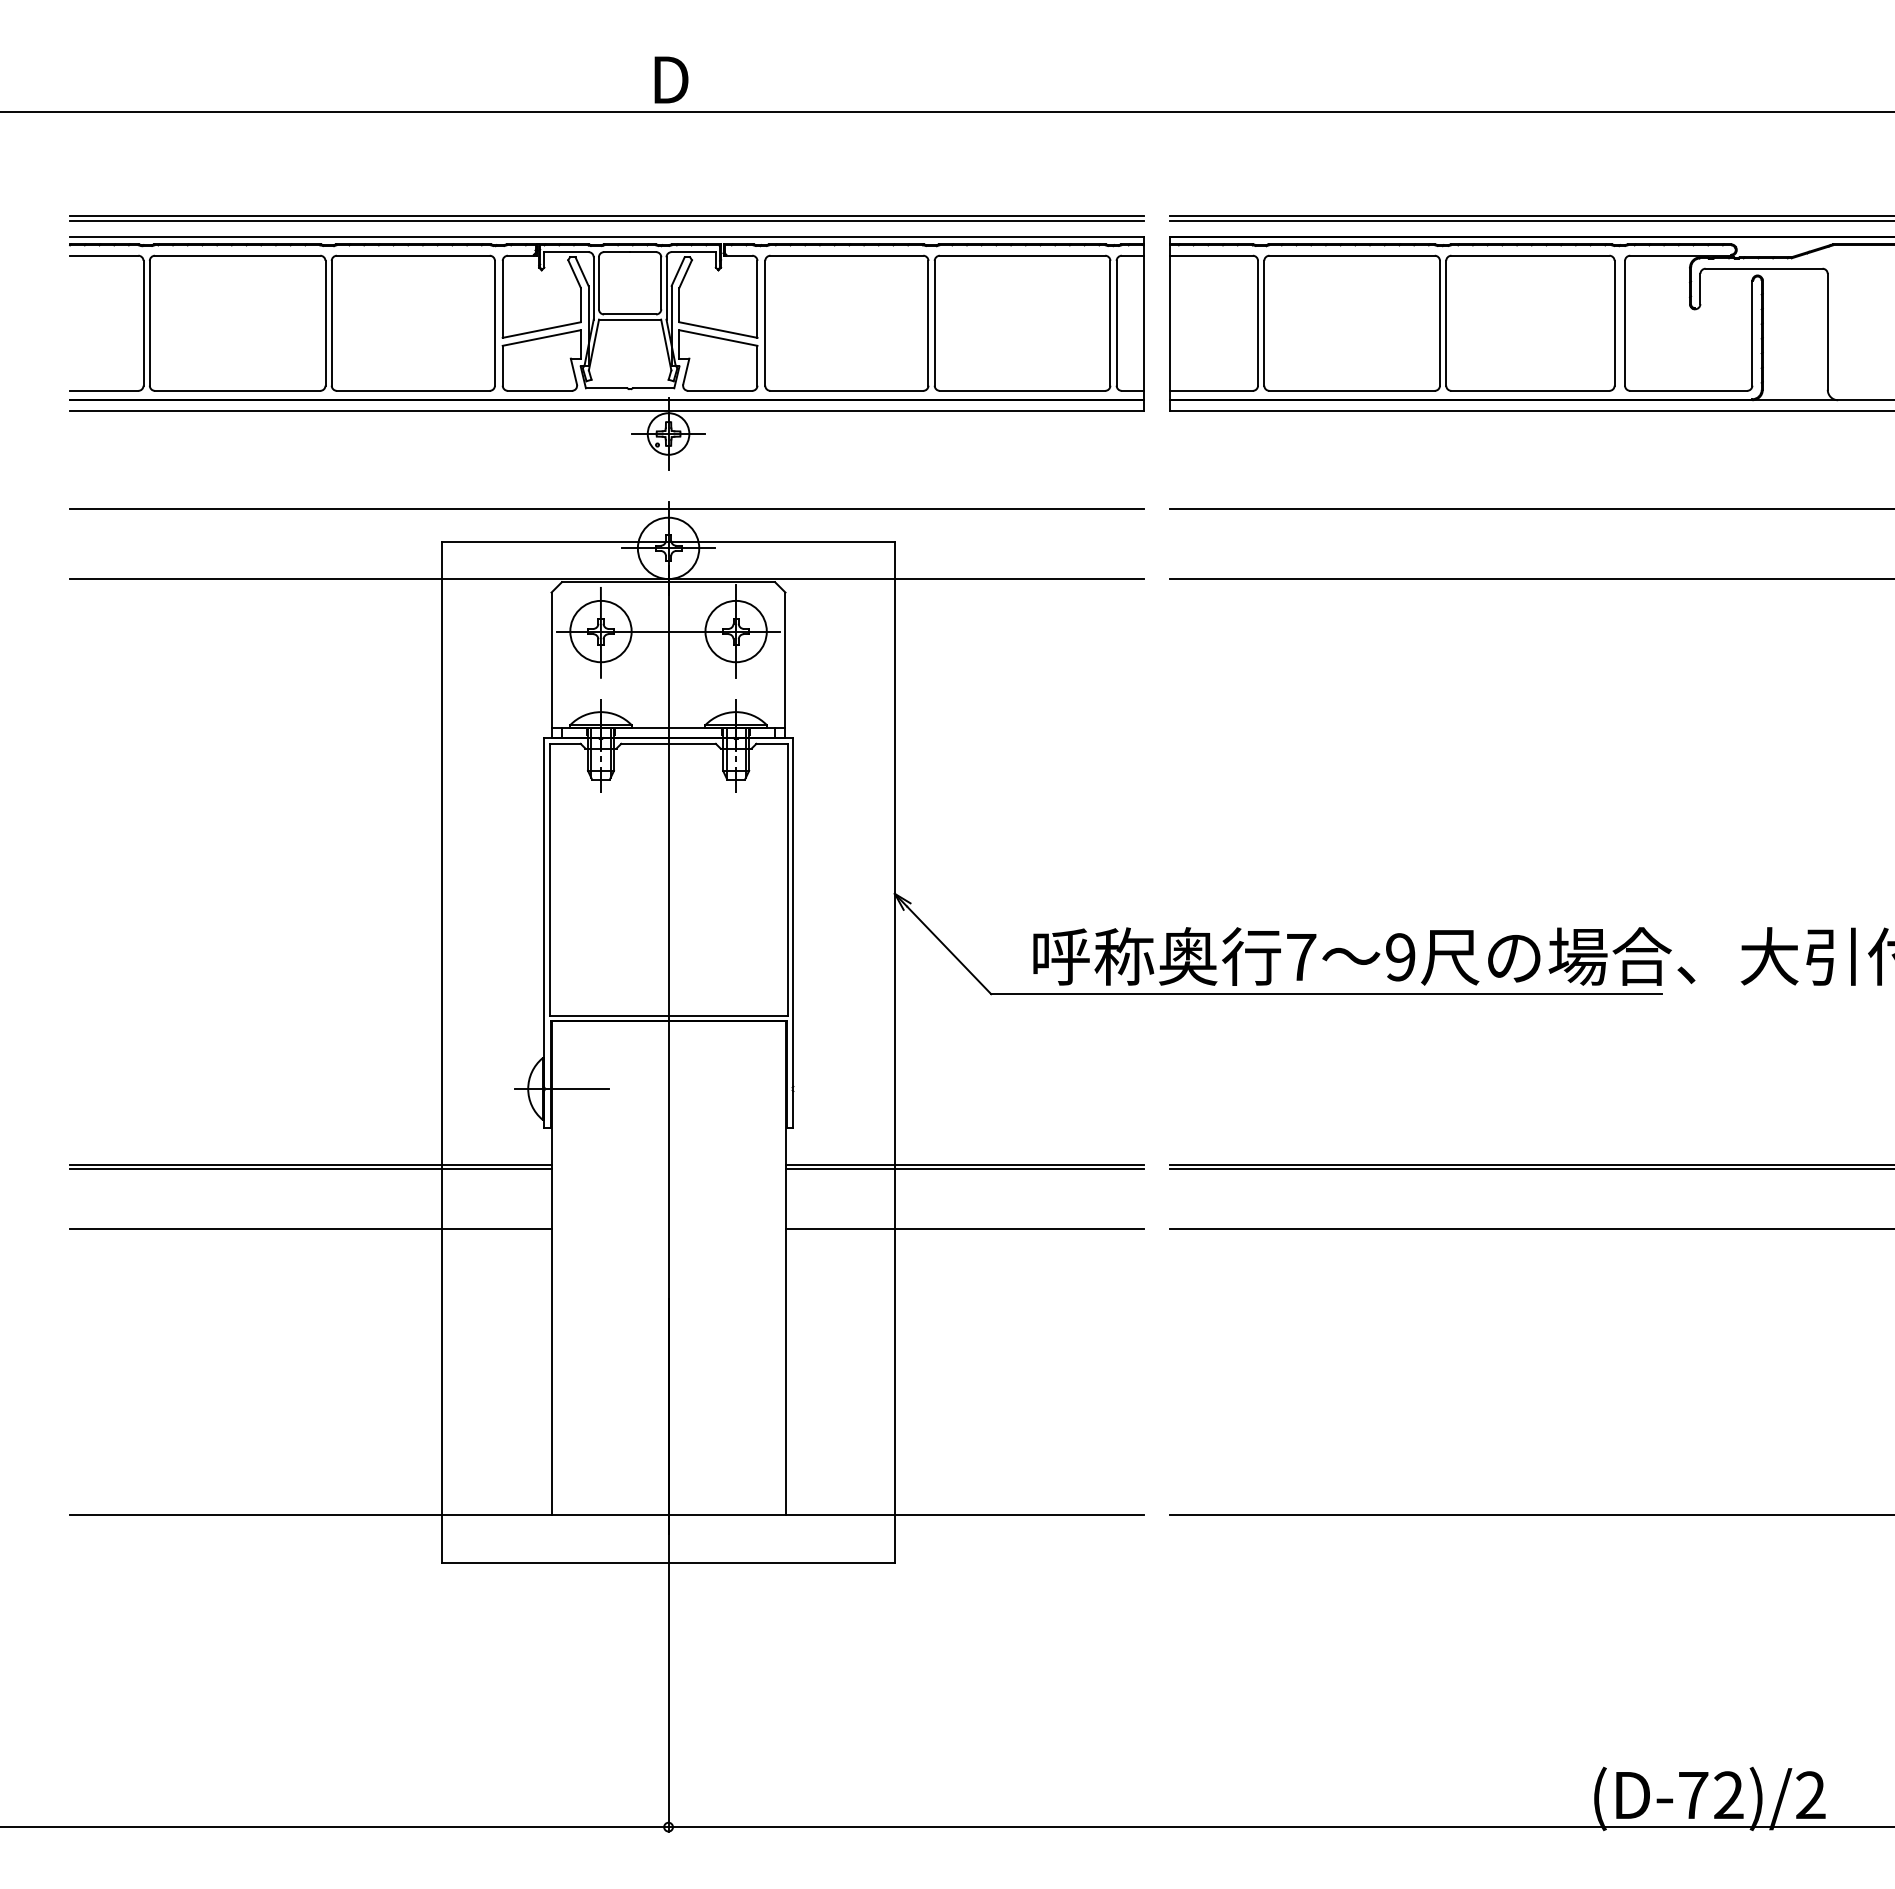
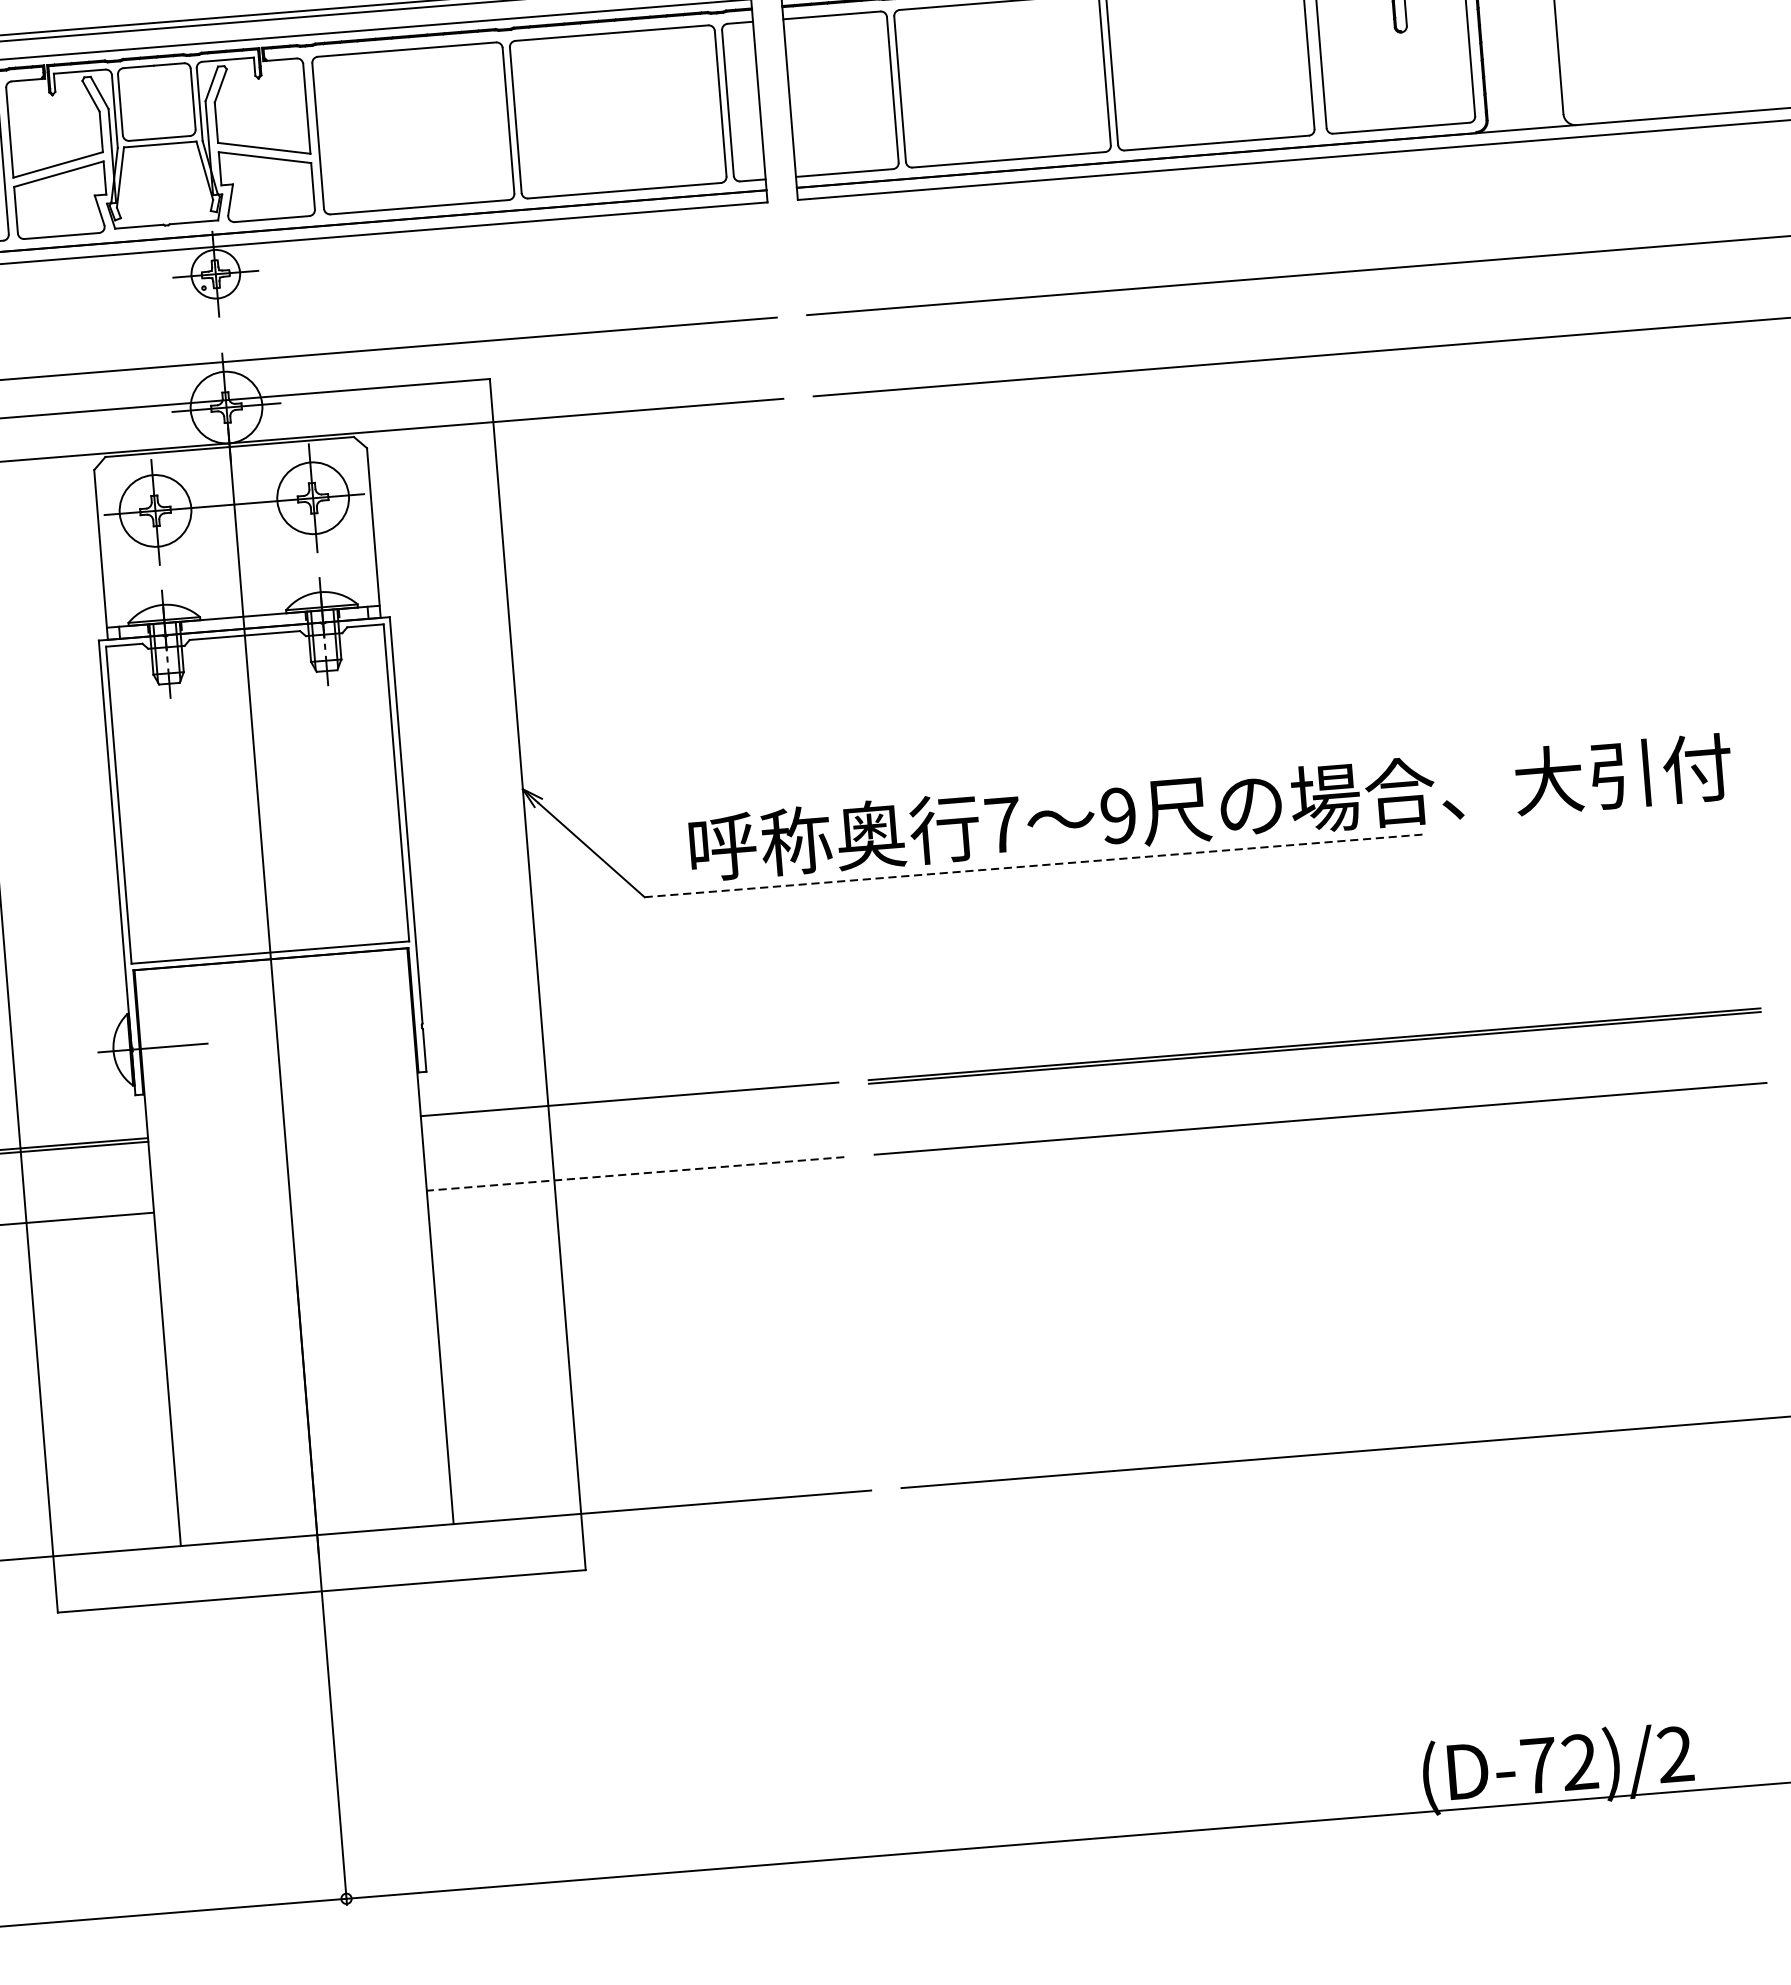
line: (1327, 994) -> (1036, 866), solid -> dashed
line: (964, 1168) -> (629, 1102), removed
line: (964, 1229) -> (635, 1174), solid -> dashed

